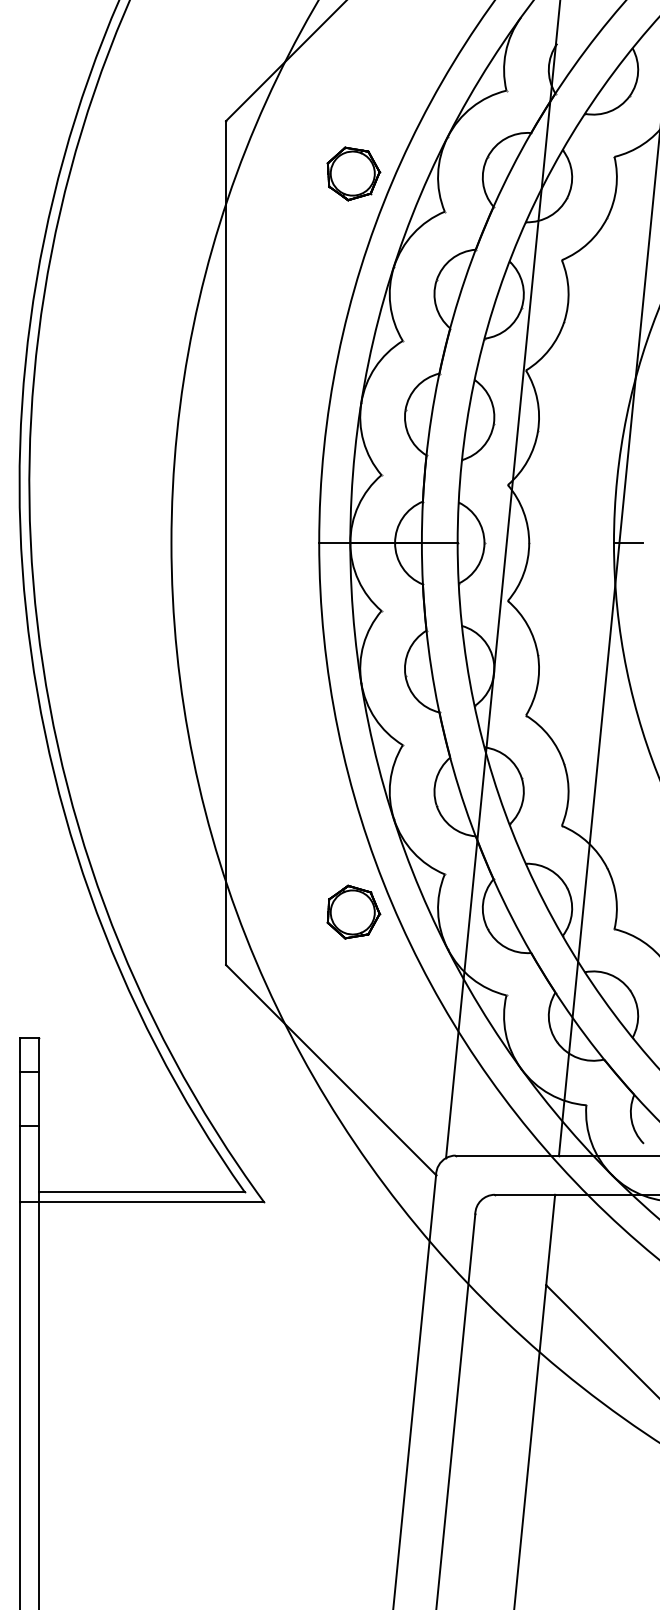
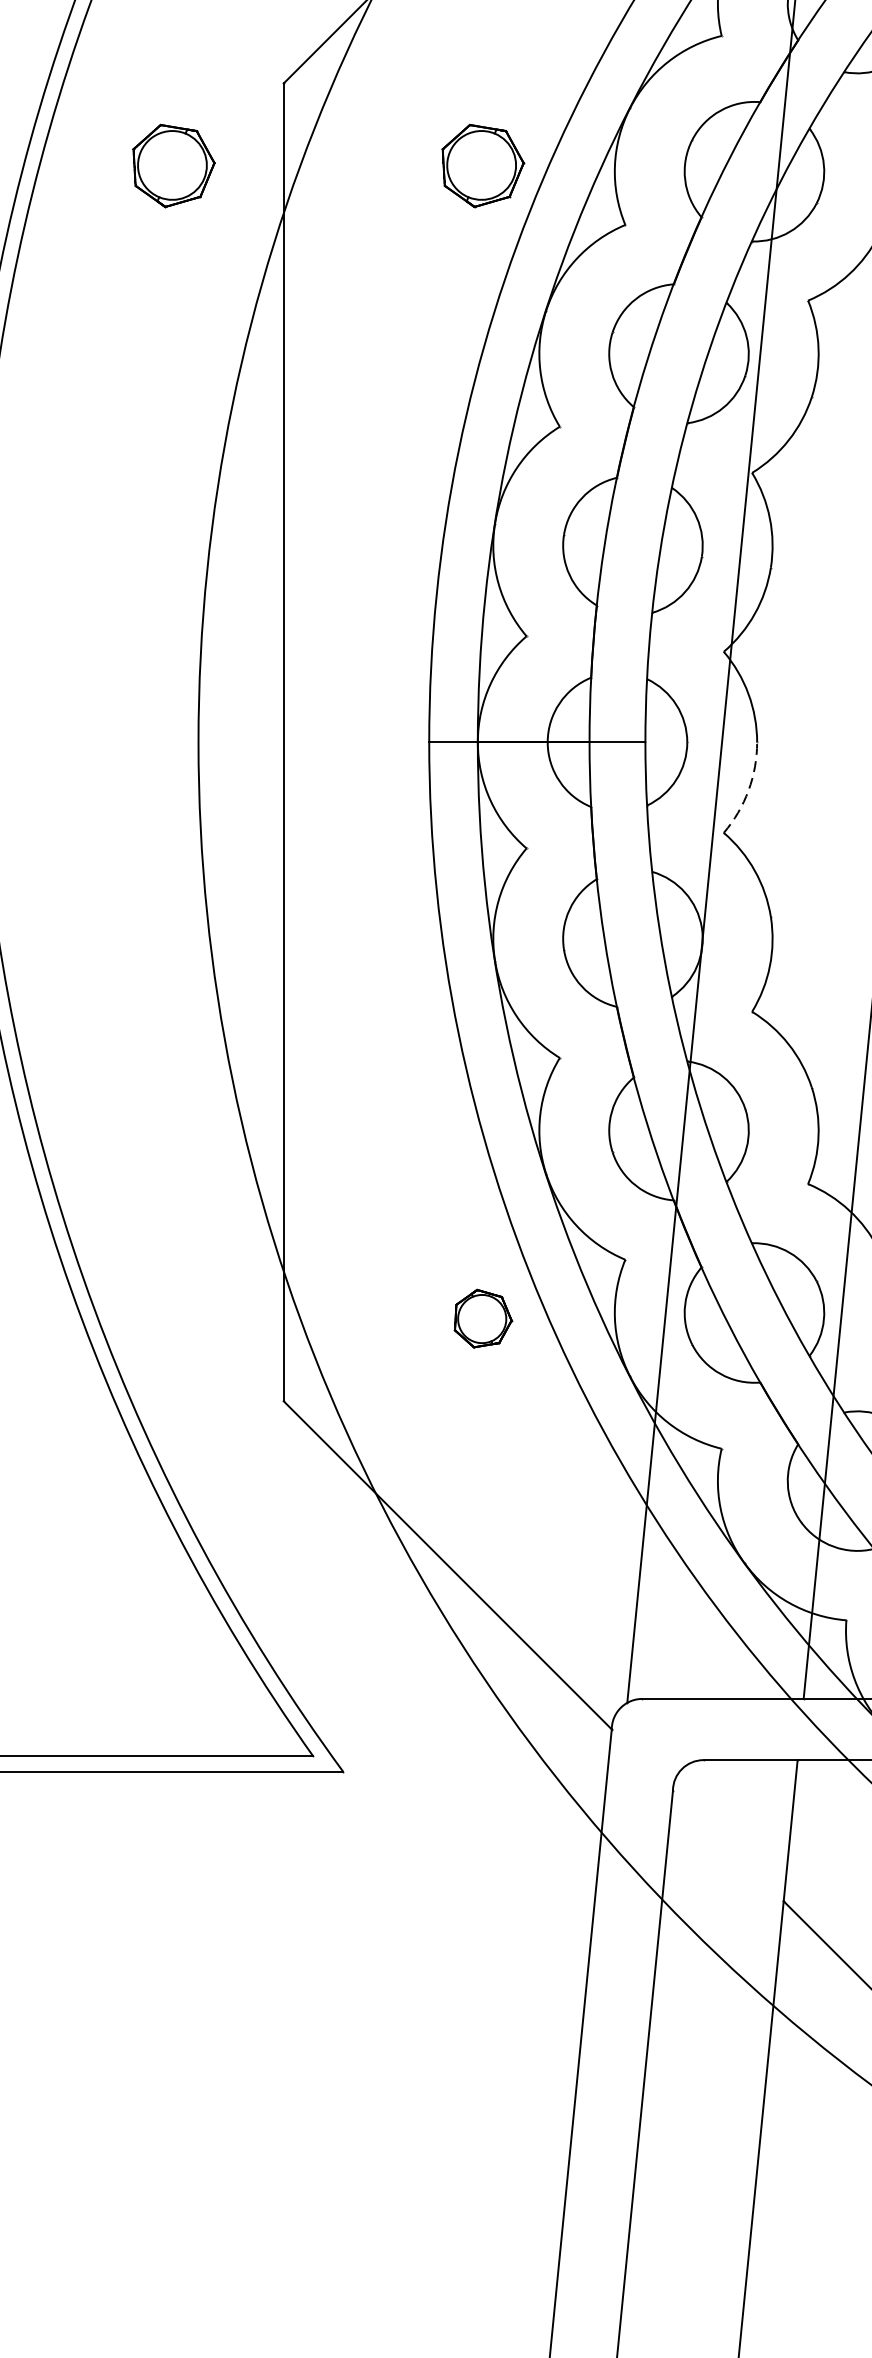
part: (155, 173) -> (173, 165), added
arc: (523, 573) -> (748, 789), solid -> dashed
part: (353, 911) -> (482, 1317), size x0.7

